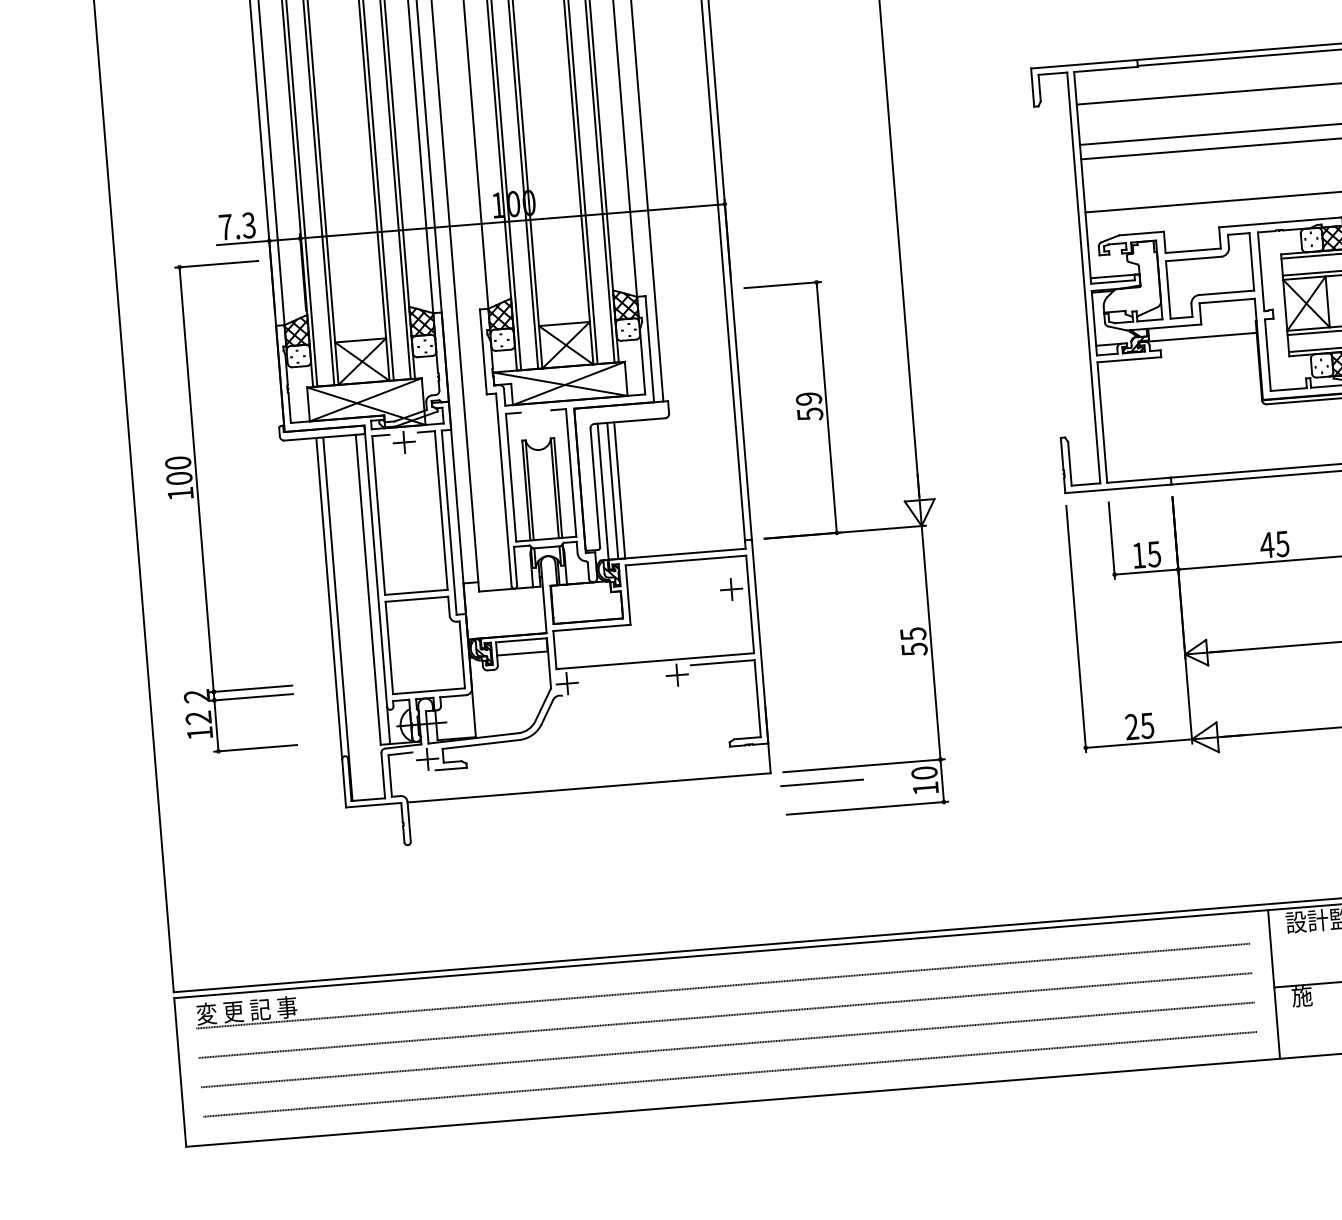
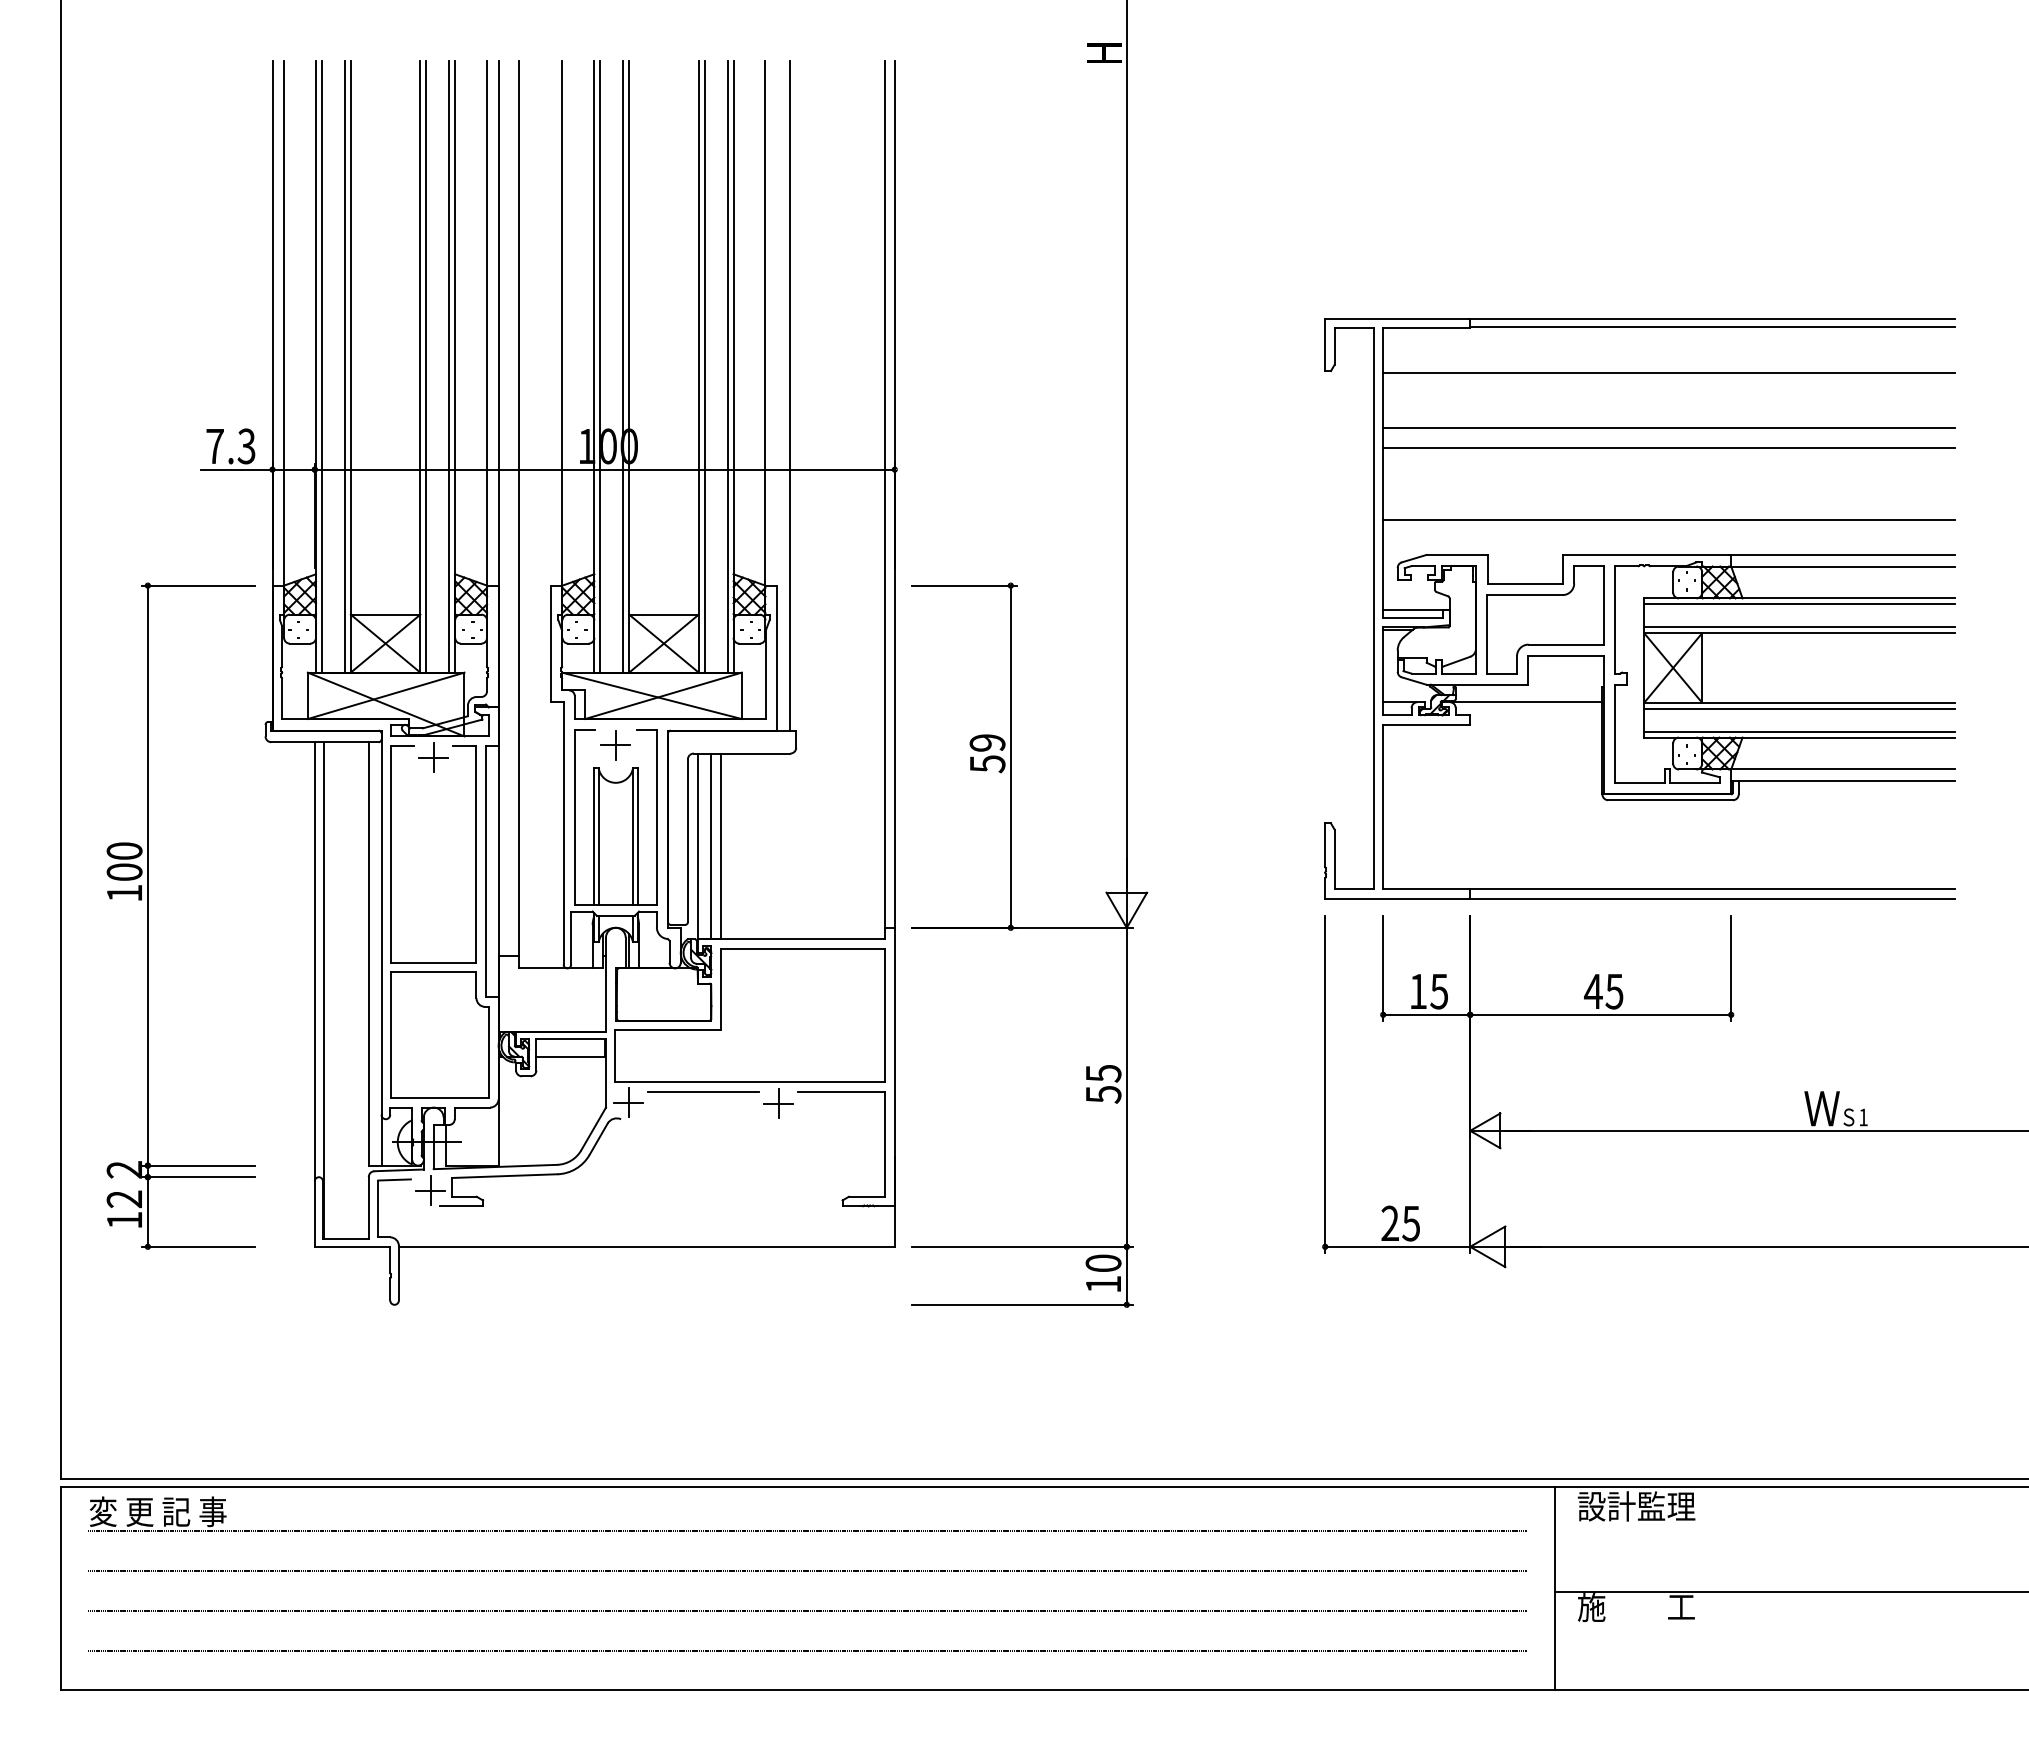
part: (199, 508) -> (148, 915), moved
part: (731, 589) -> (615, 745), moved
line: (822, 782) -> (703, 1091), moved

